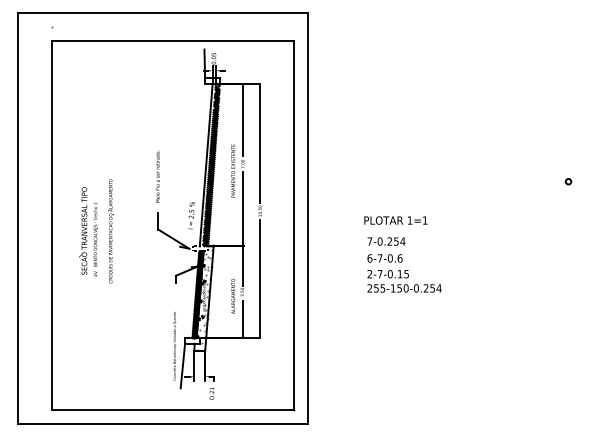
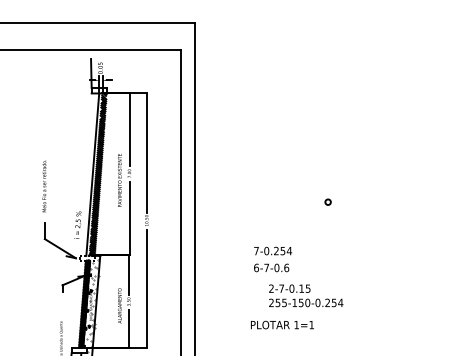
circle: (568, 181) -> (328, 202), moved
text: (395, 220) -> (282, 325), moved
text: (404, 281) -> (306, 296), moved

